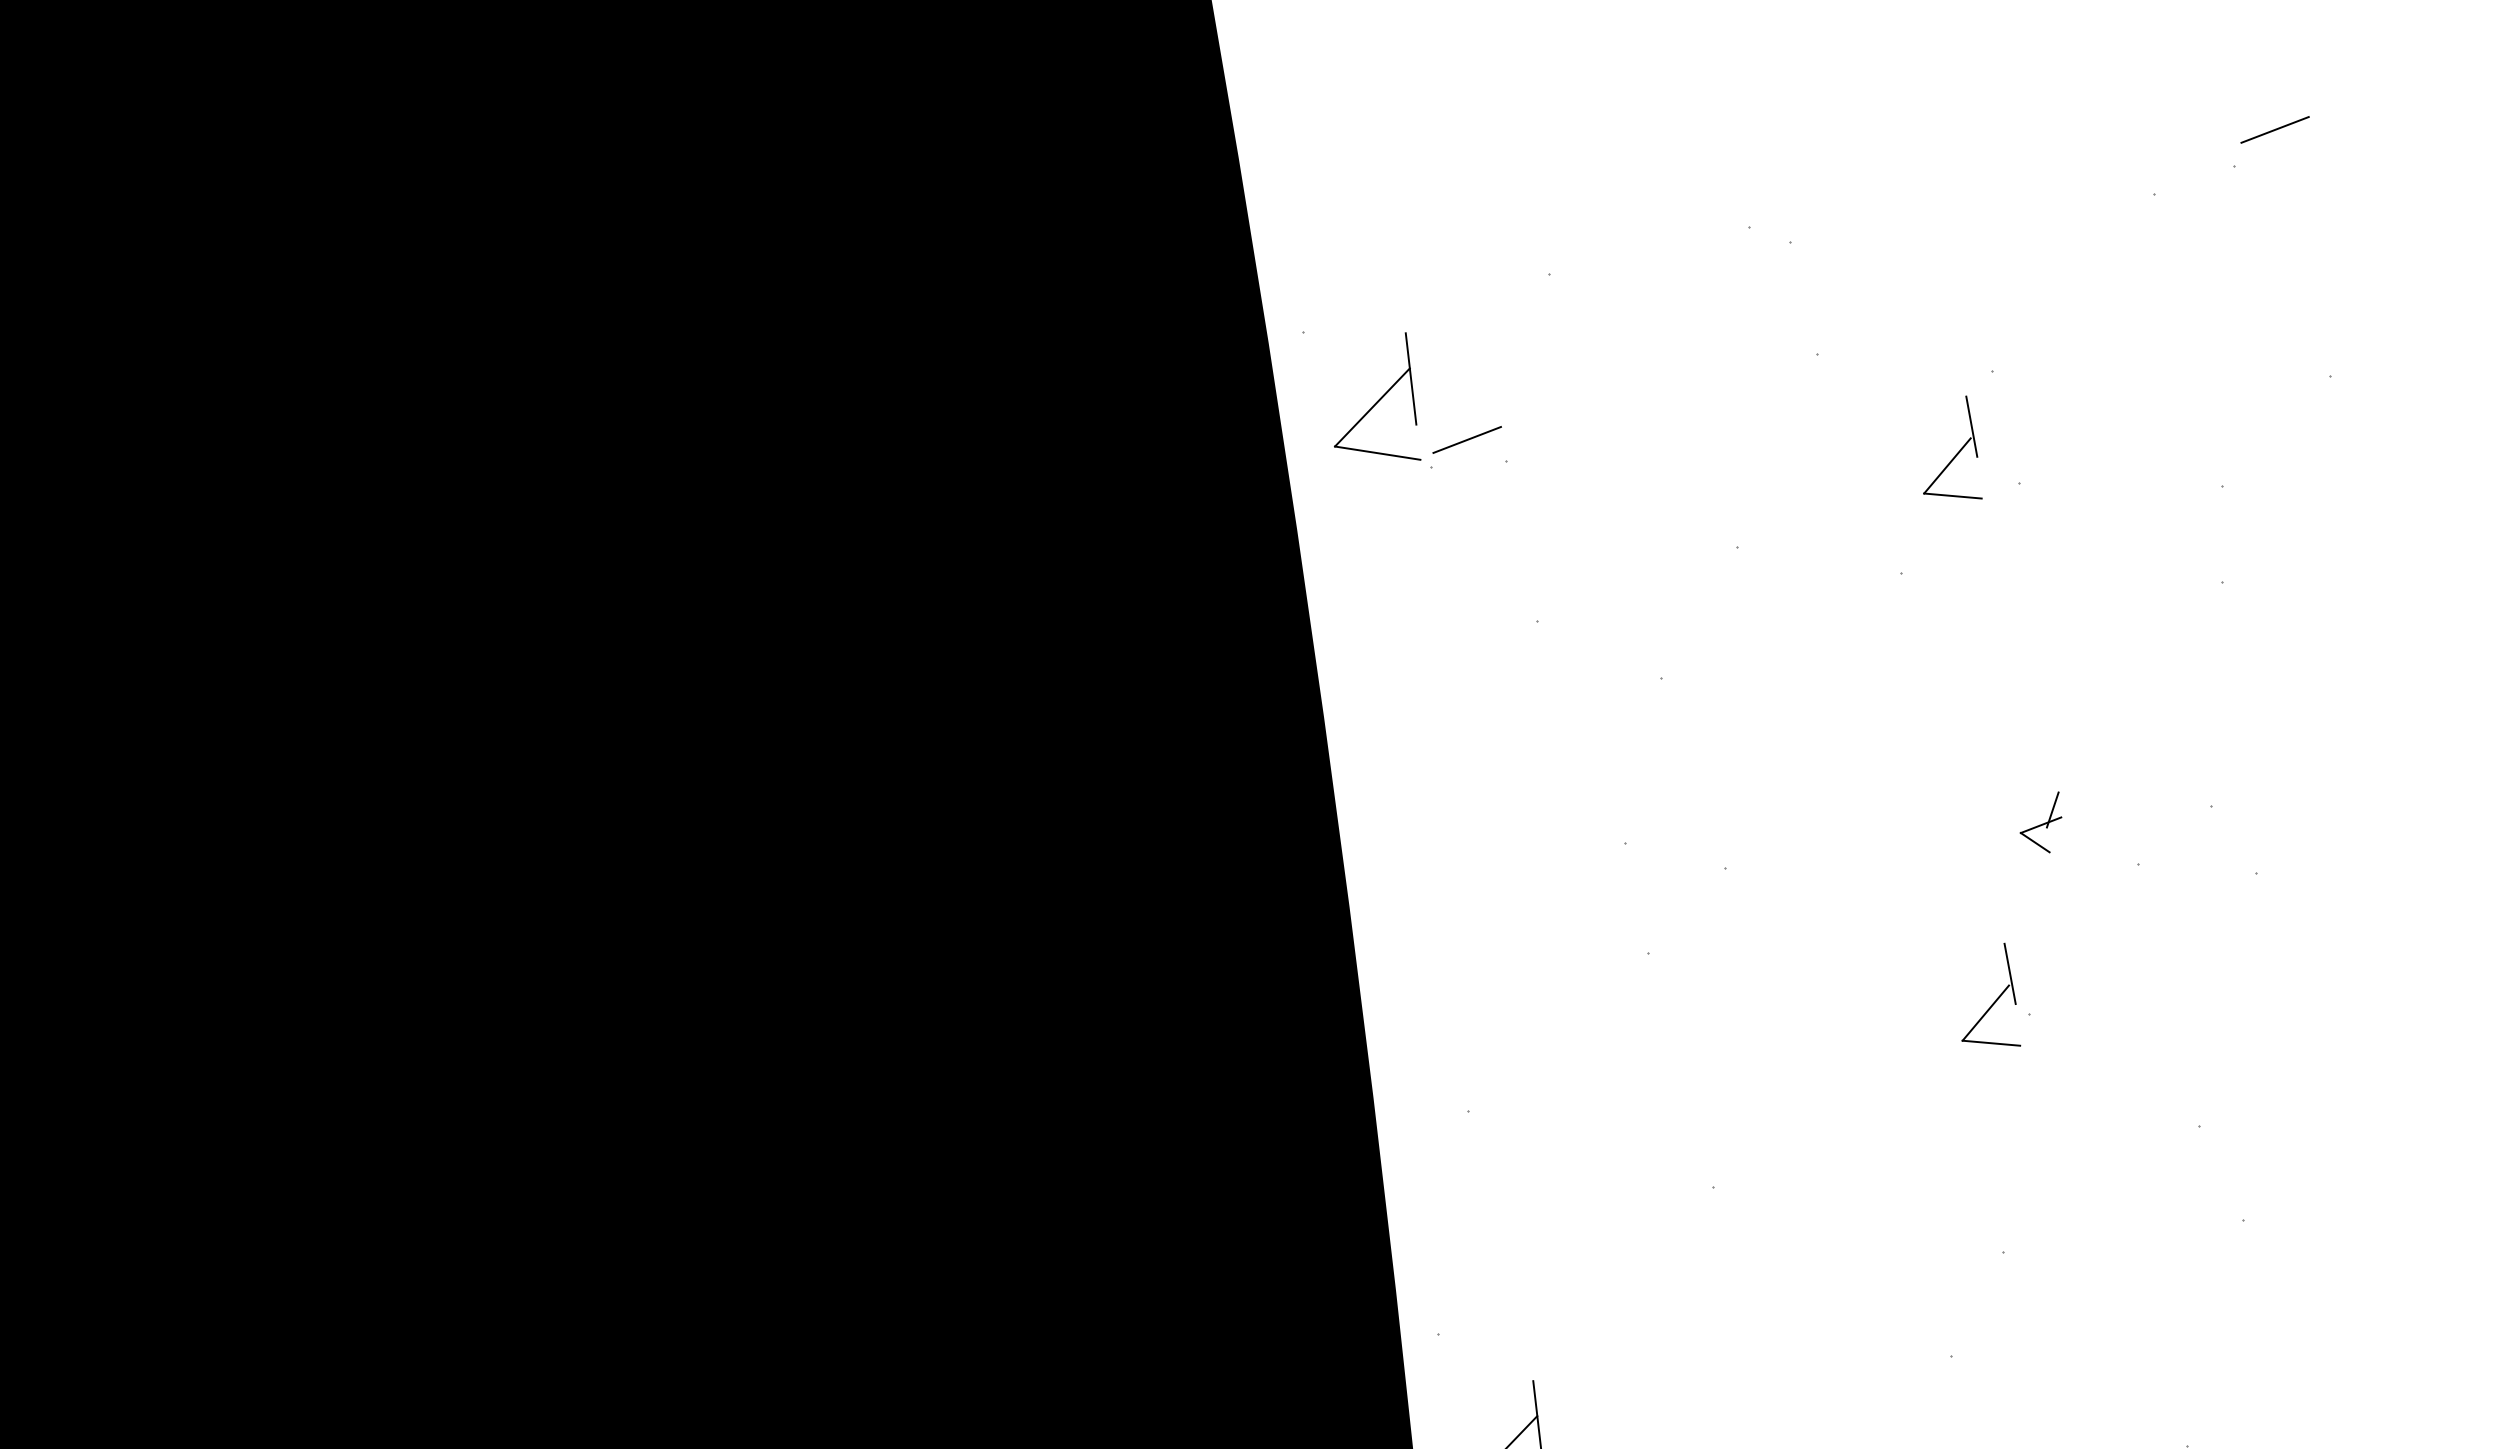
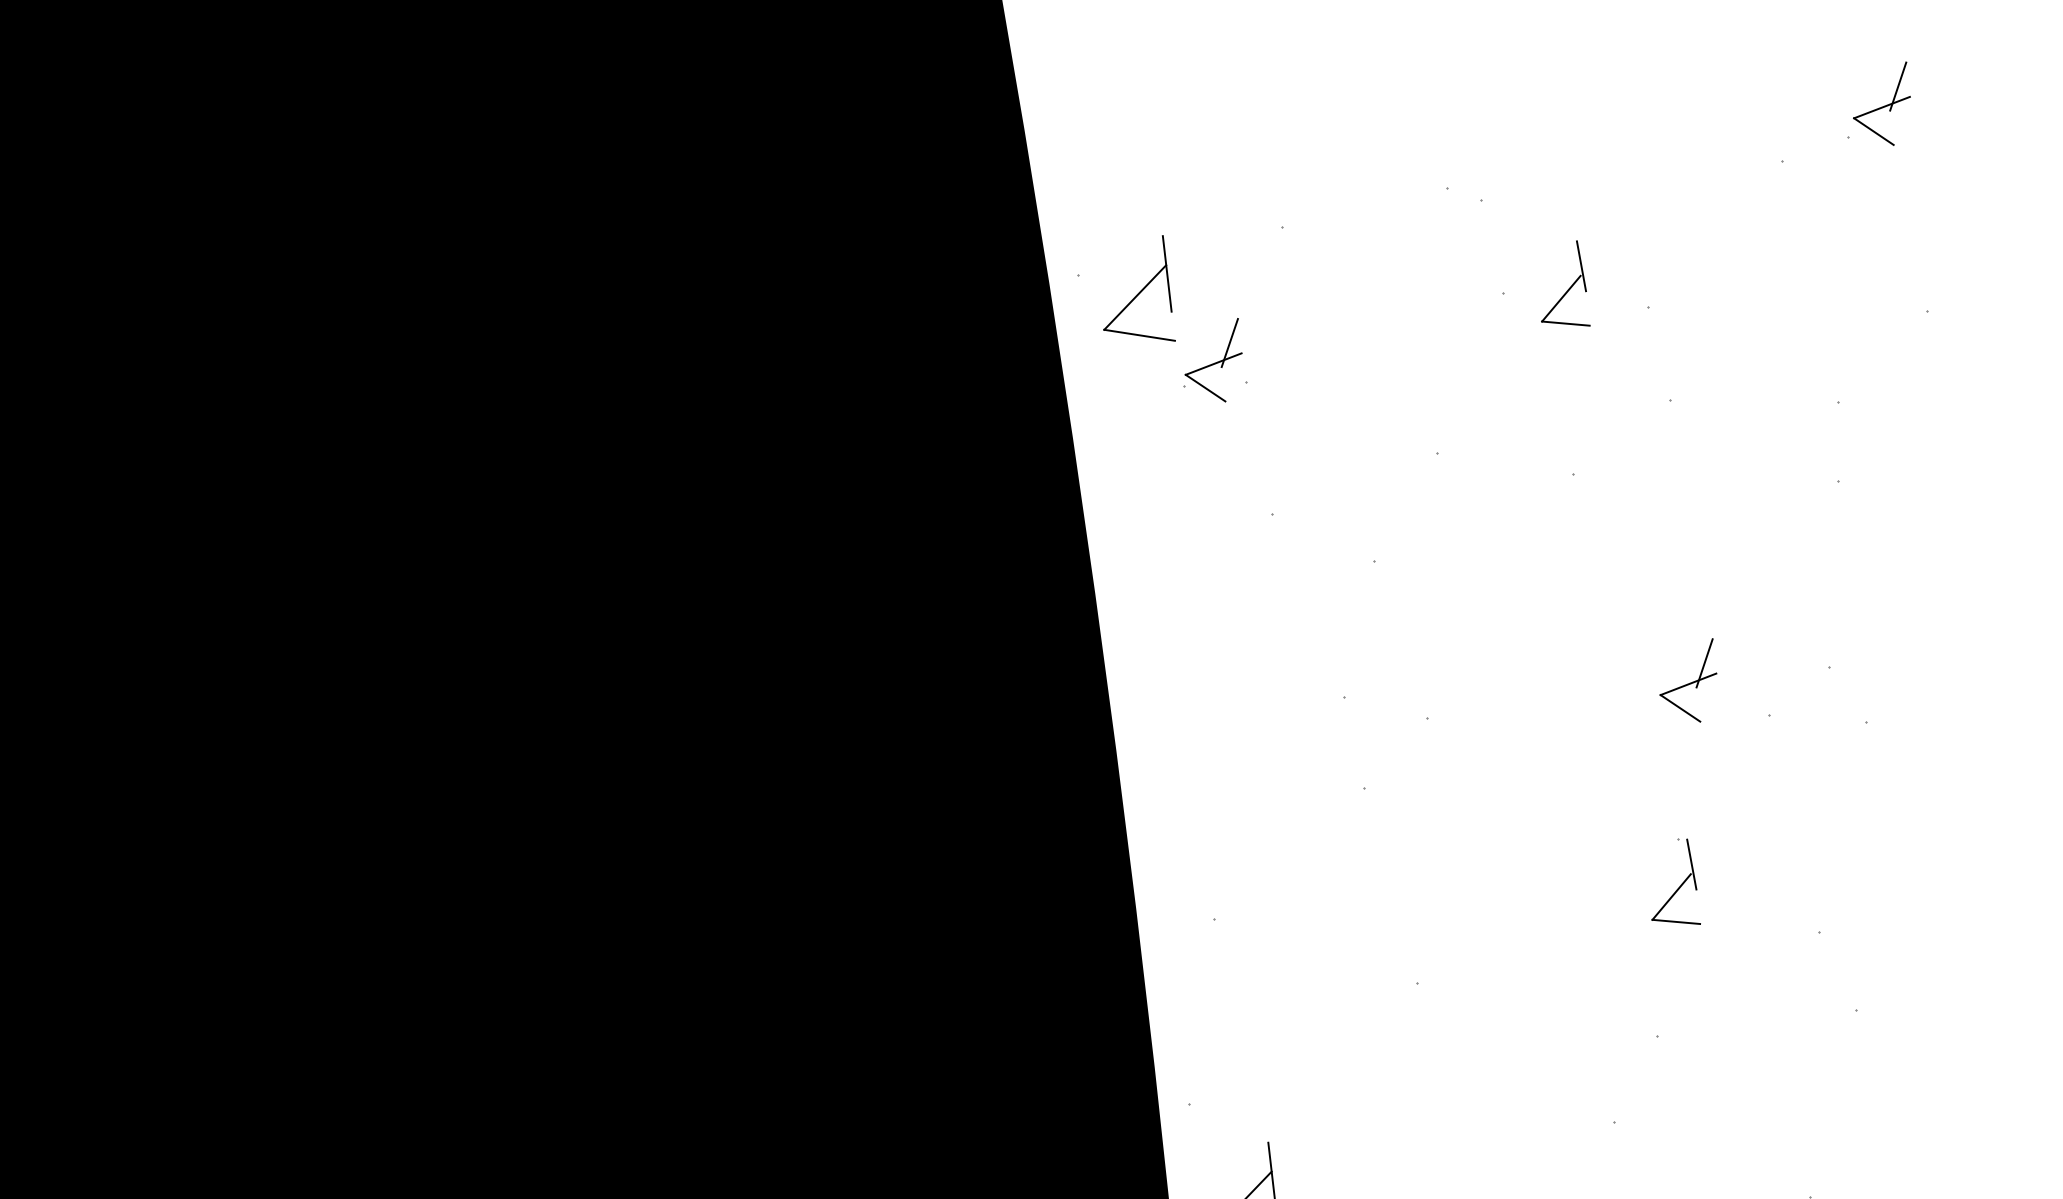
line: (2294, 104) -> (1898, 86), added
line: (2265, 158) -> (1874, 131), added
part: (1377, 396) -> (1139, 288), moved
line: (1486, 414) -> (1229, 343), added
part: (1957, 452) -> (1569, 287), moved
line: (1457, 468) -> (1205, 387), added
part: (2040, 822) -> (1687, 680), size x1.67
part: (1996, 998) -> (1680, 884), moved

